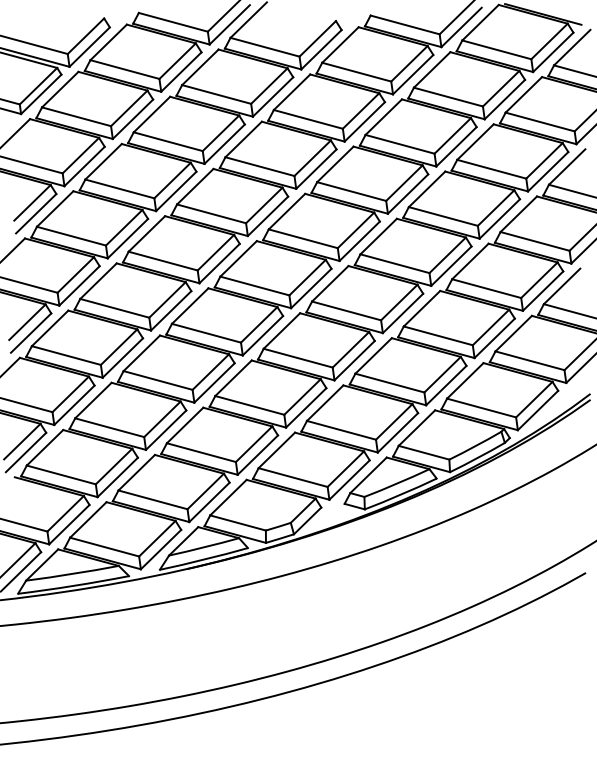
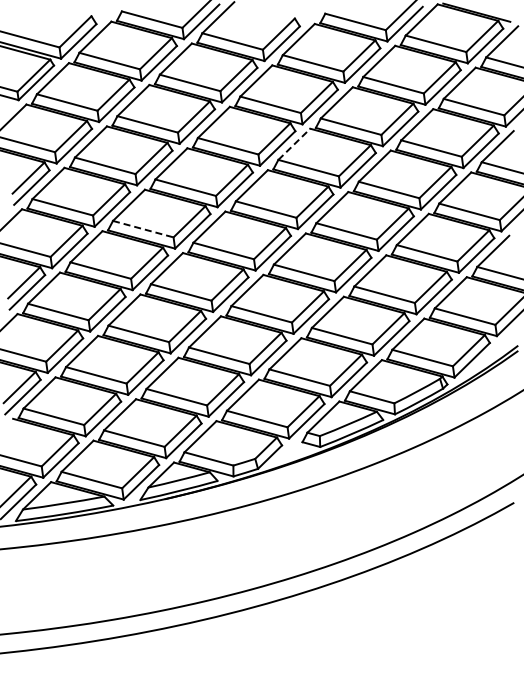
line: (335, 163) -> (294, 143), solid -> dashed
line: (163, 261) -> (143, 229), solid -> dashed

